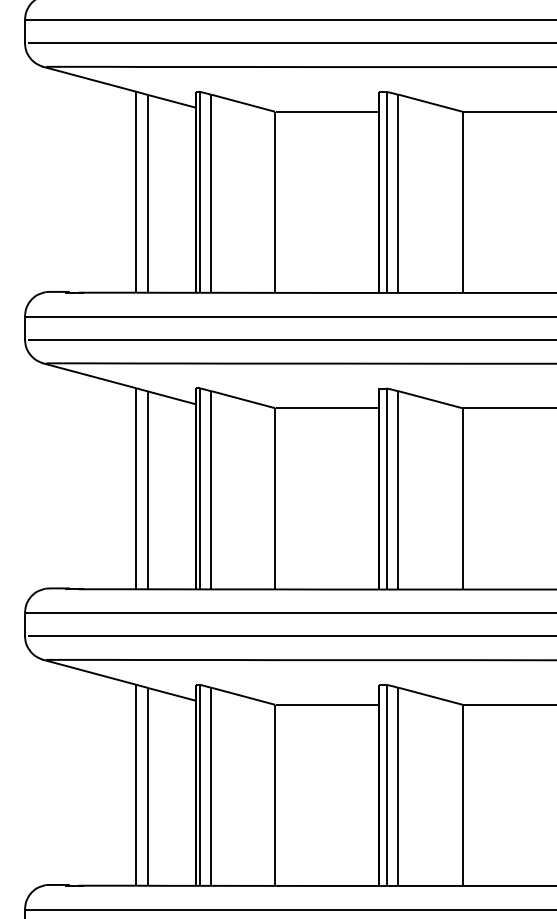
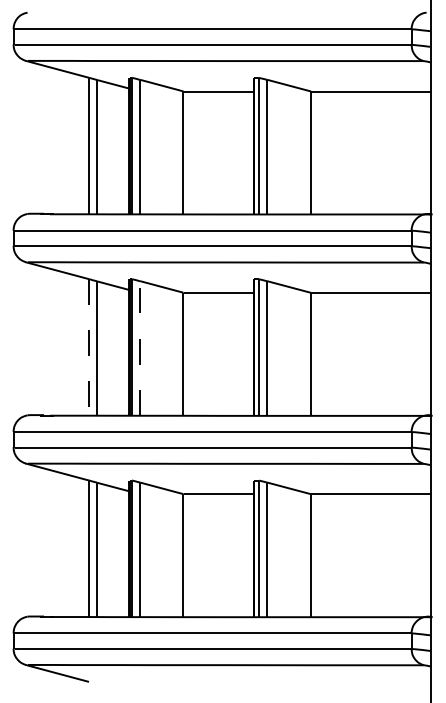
line: (136, 488) -> (89, 347), solid -> dashed
line: (211, 488) -> (140, 347), solid -> dashed

